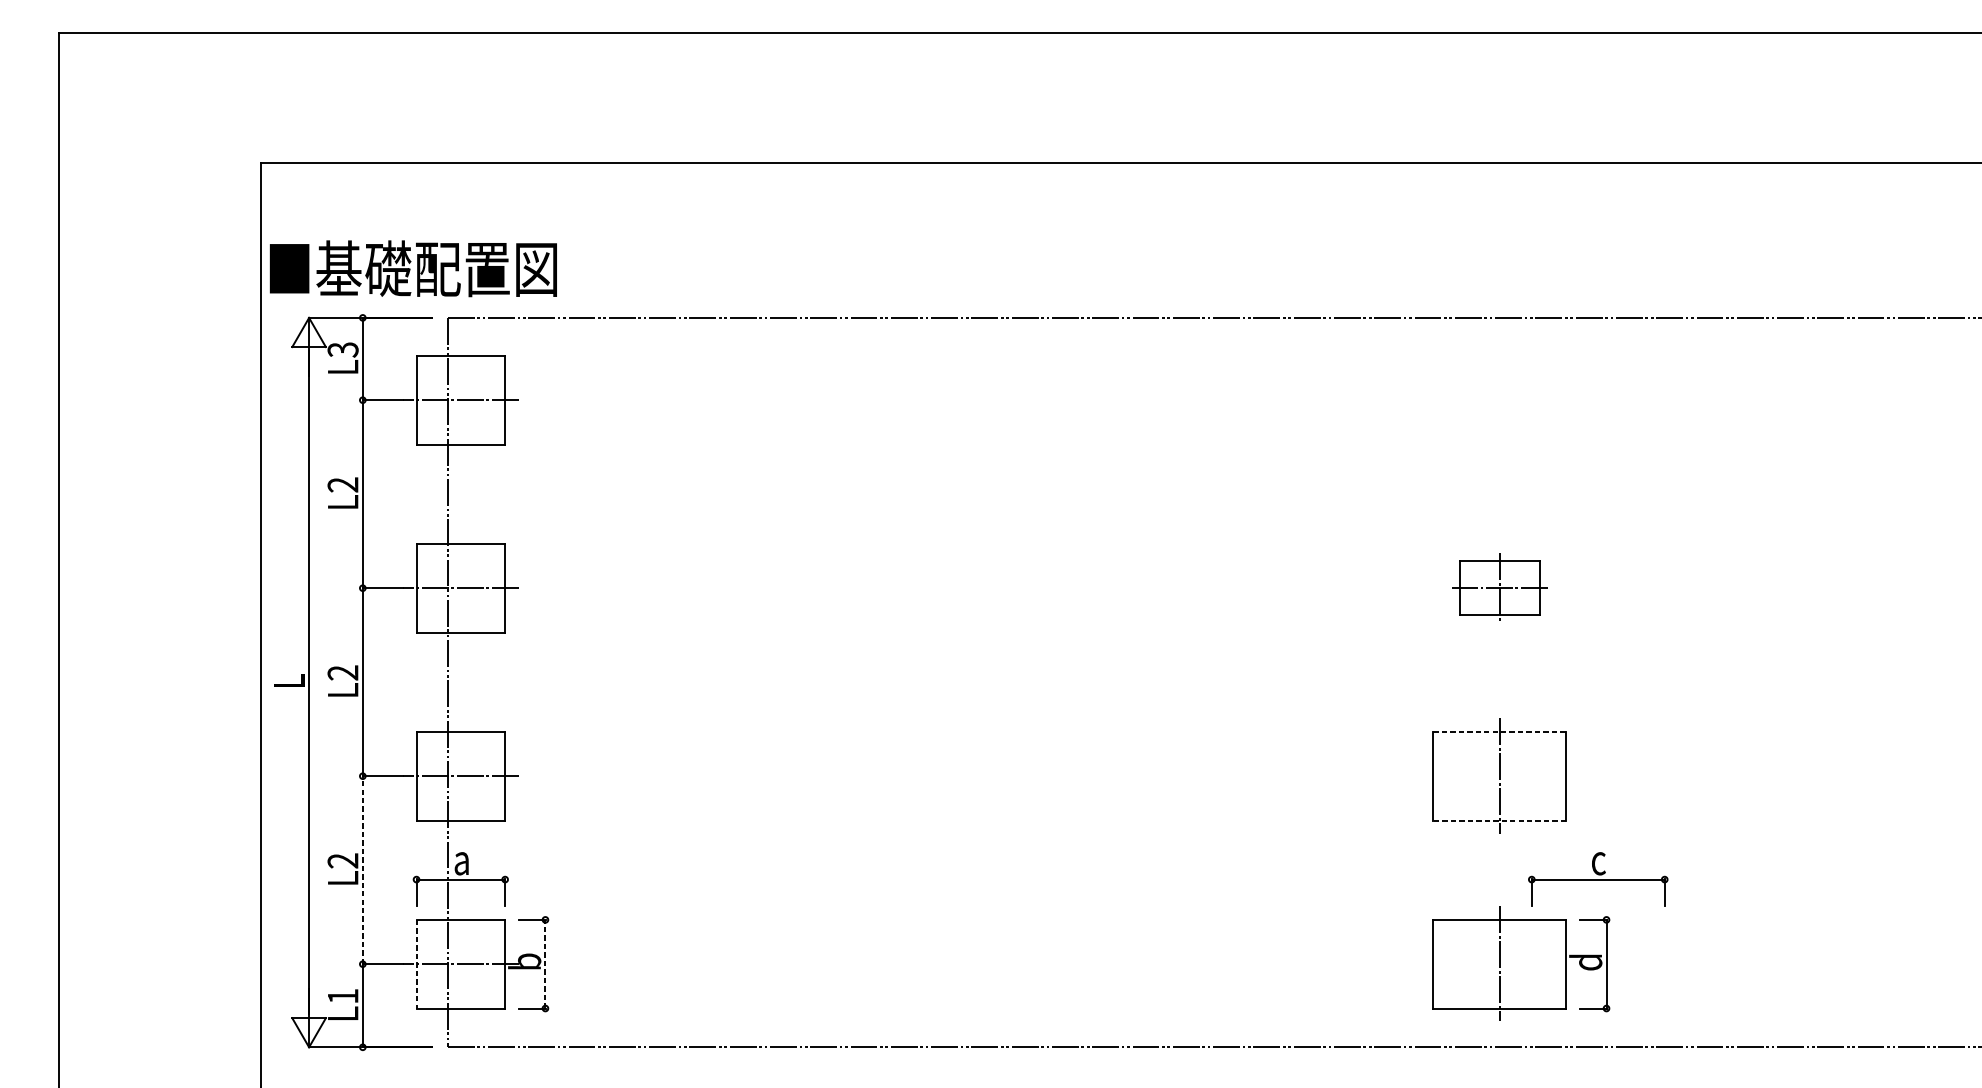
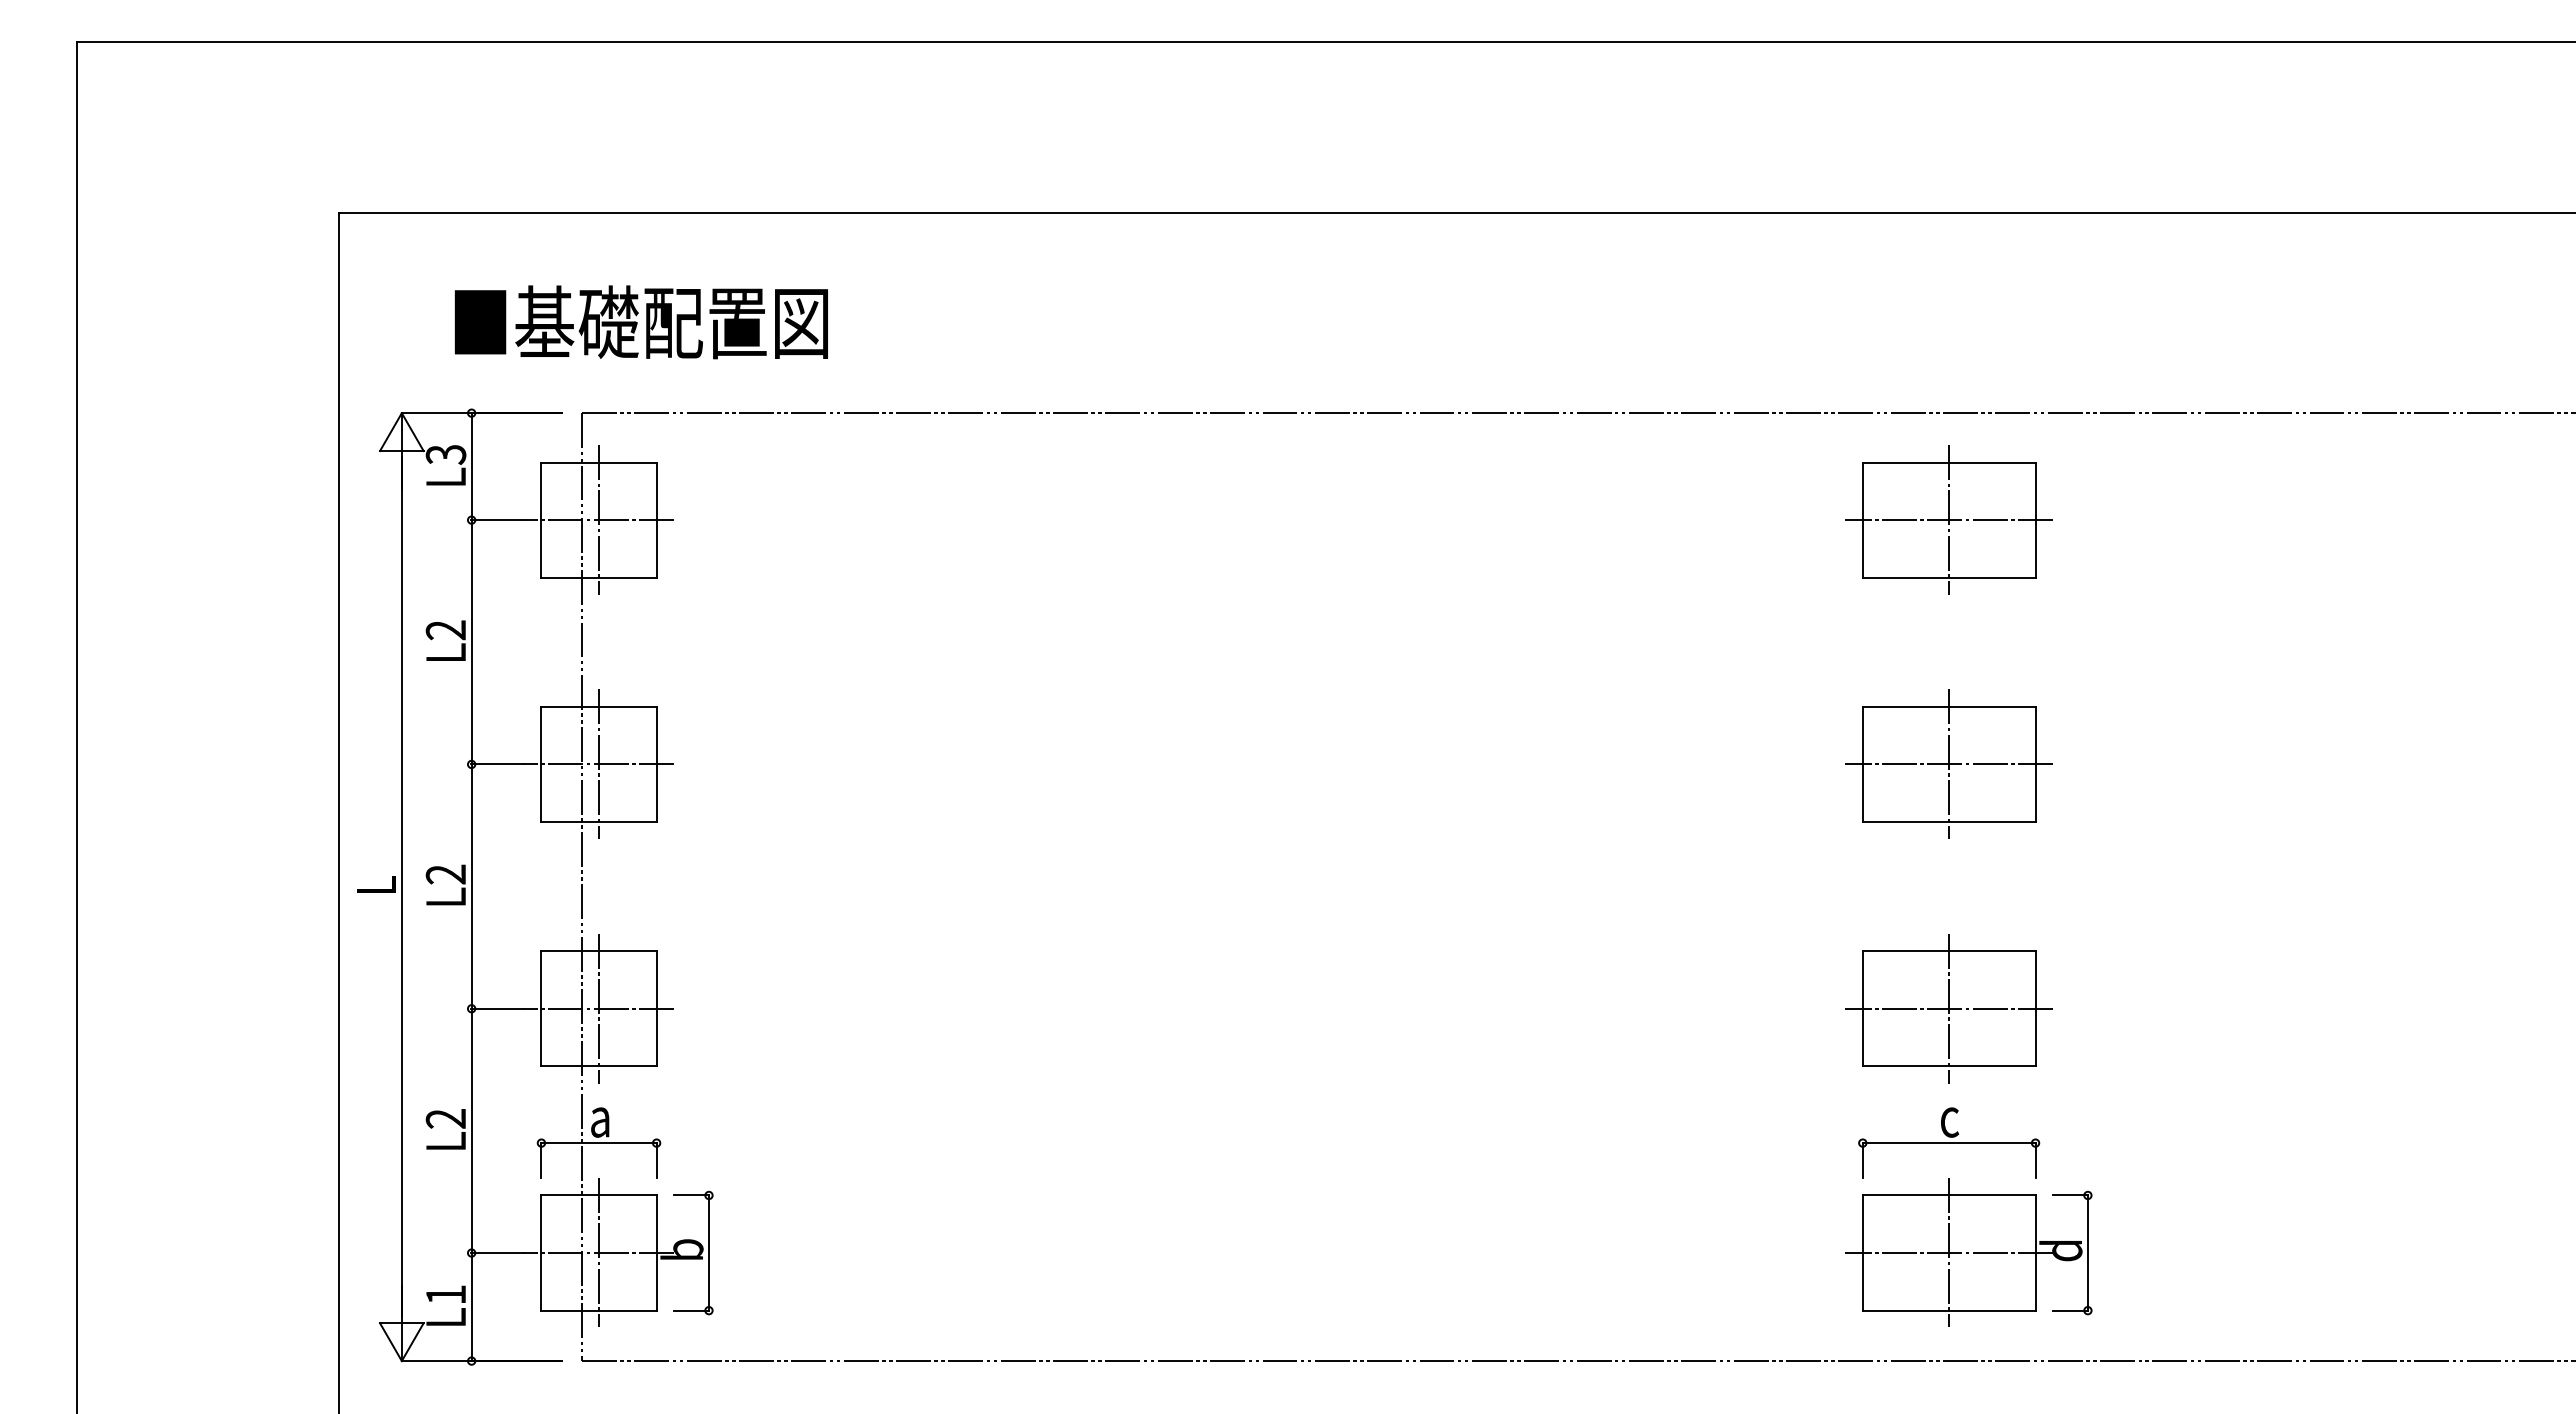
text: (412, 268) -> (640, 322), moved
part: (1499, 399) -> (1948, 519), added
line: (461, 400) -> (599, 520), added
part: (1499, 587) -> (1948, 763), size x1.67
line: (461, 588) -> (599, 764), added
line: (1500, 732) -> (1949, 951), dashed -> solid
line: (461, 776) -> (599, 1008), added
line: (1500, 776) -> (1949, 1008), added
line: (1499, 820) -> (1948, 1066), dashed -> solid
line: (362, 869) -> (471, 1130), dashed -> solid
part: (1598, 879) -> (1949, 1142), moved
line: (461, 963) -> (599, 1252), added
line: (416, 964) -> (541, 1253), dashed -> solid
line: (545, 964) -> (708, 1253), dashed -> solid
line: (1500, 964) -> (1949, 1253), added

